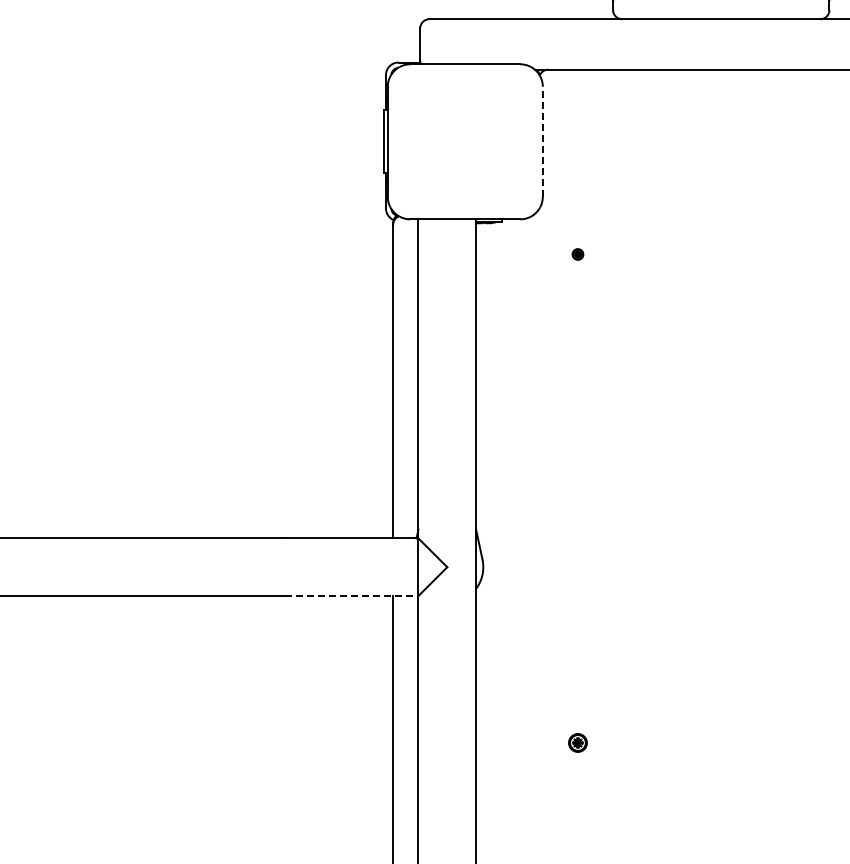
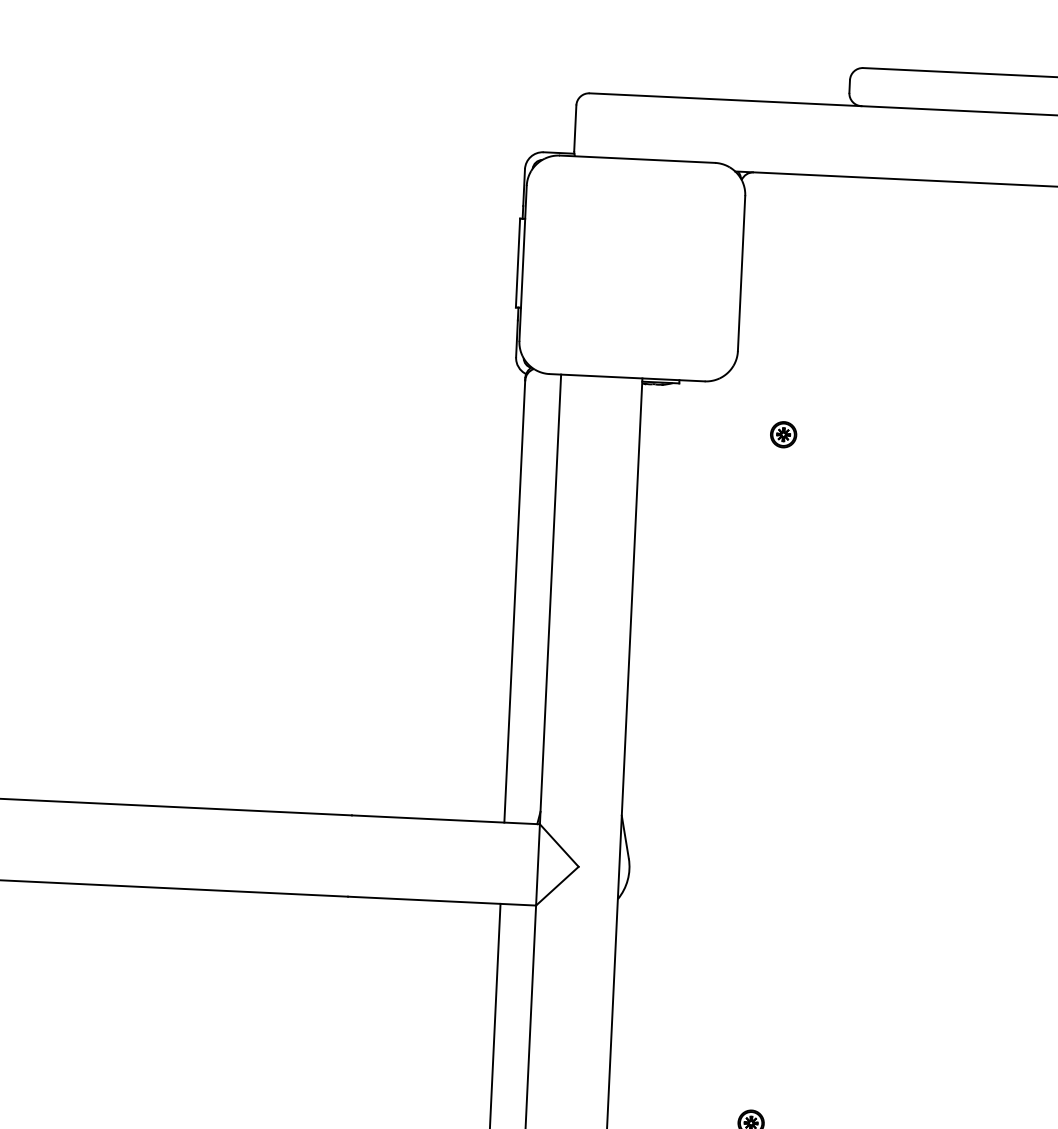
line: (542, 141) -> (741, 273), dashed -> solid
part: (577, 254) -> (782, 434), size x1.67
line: (351, 596) -> (441, 901), dashed -> solid

